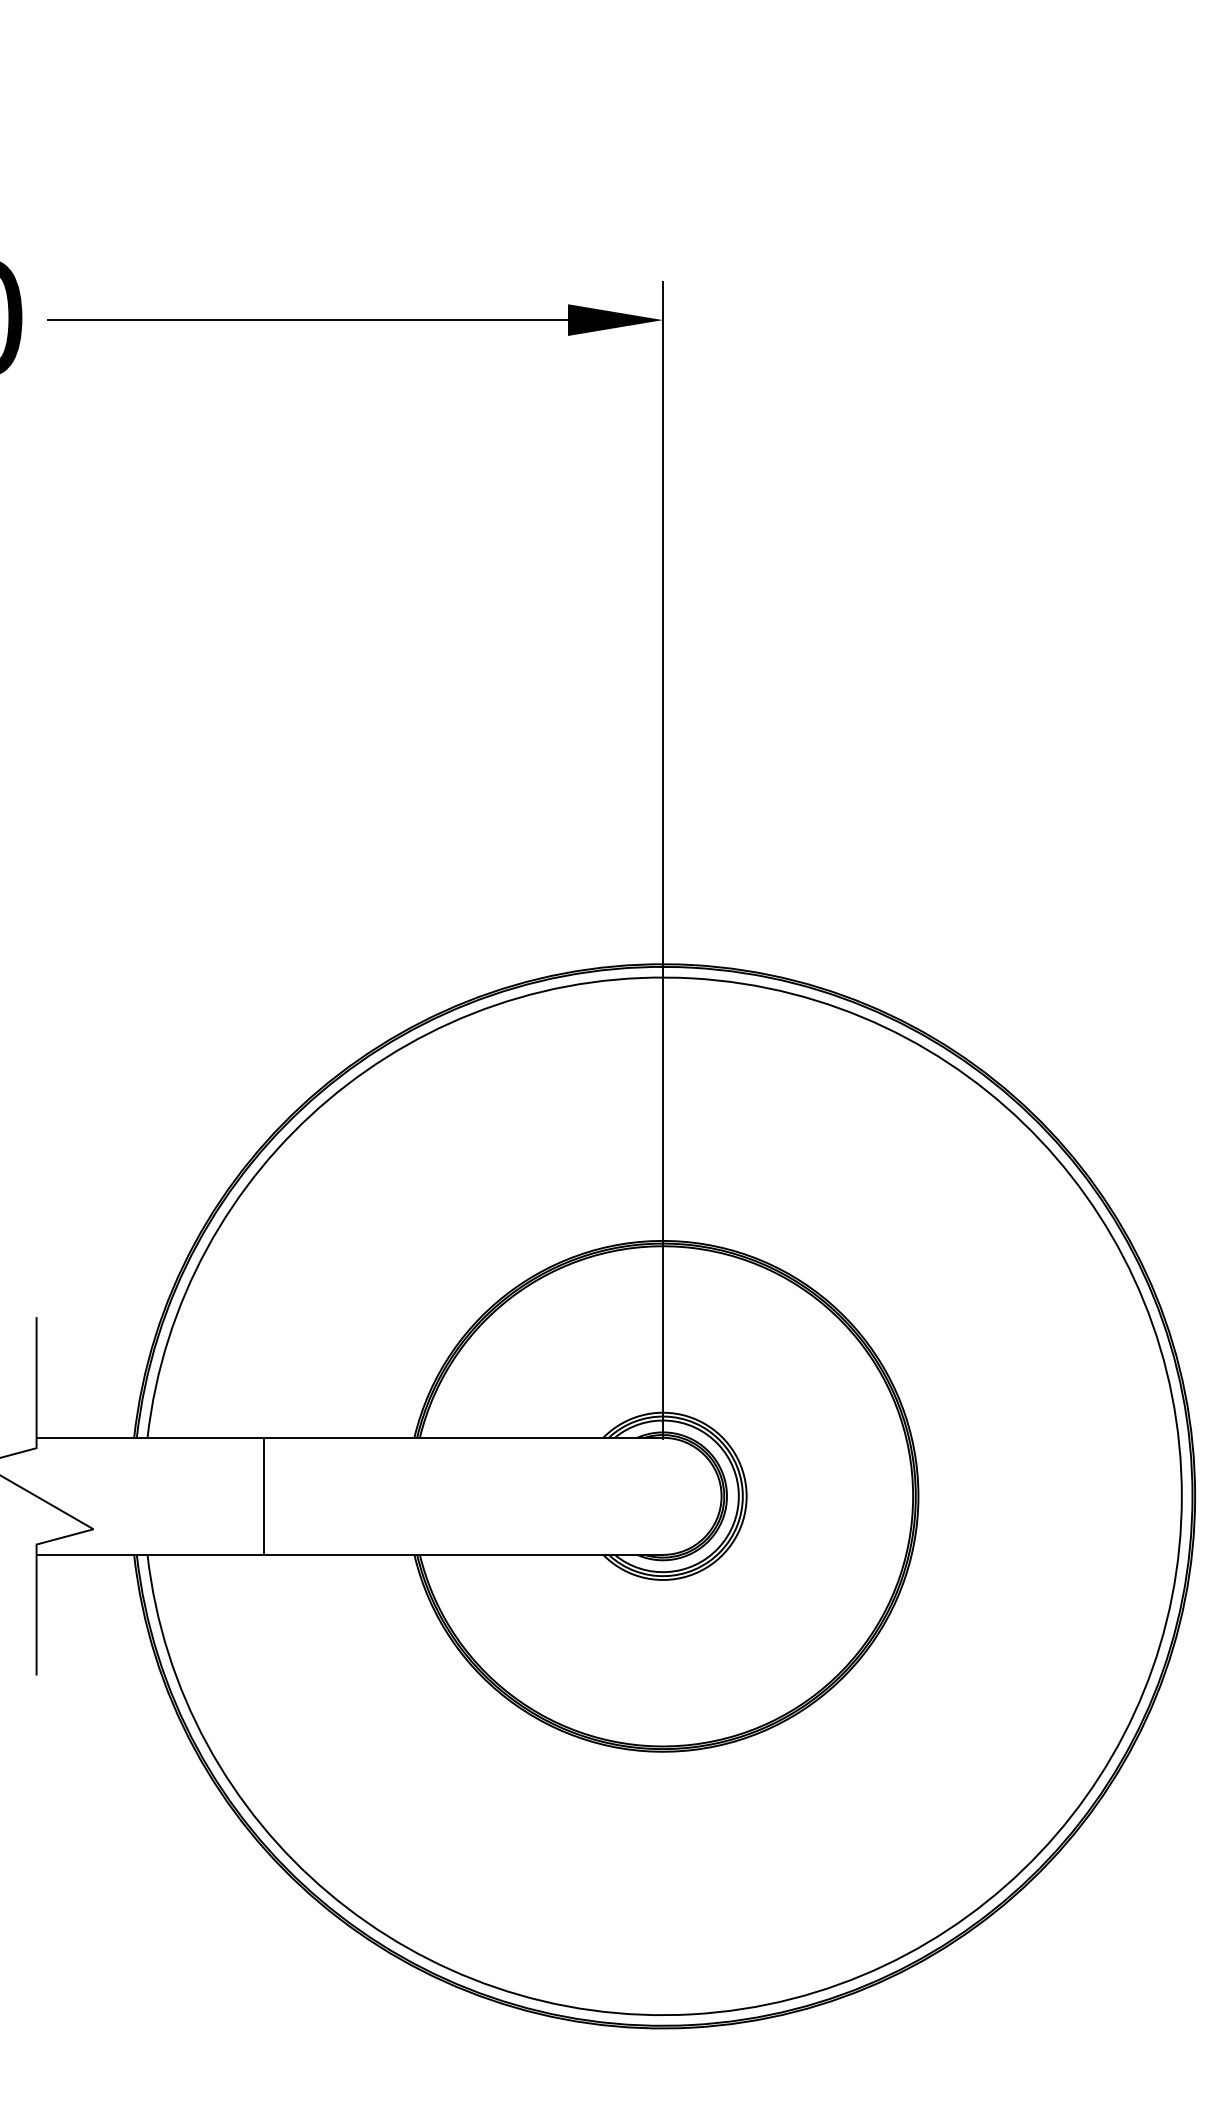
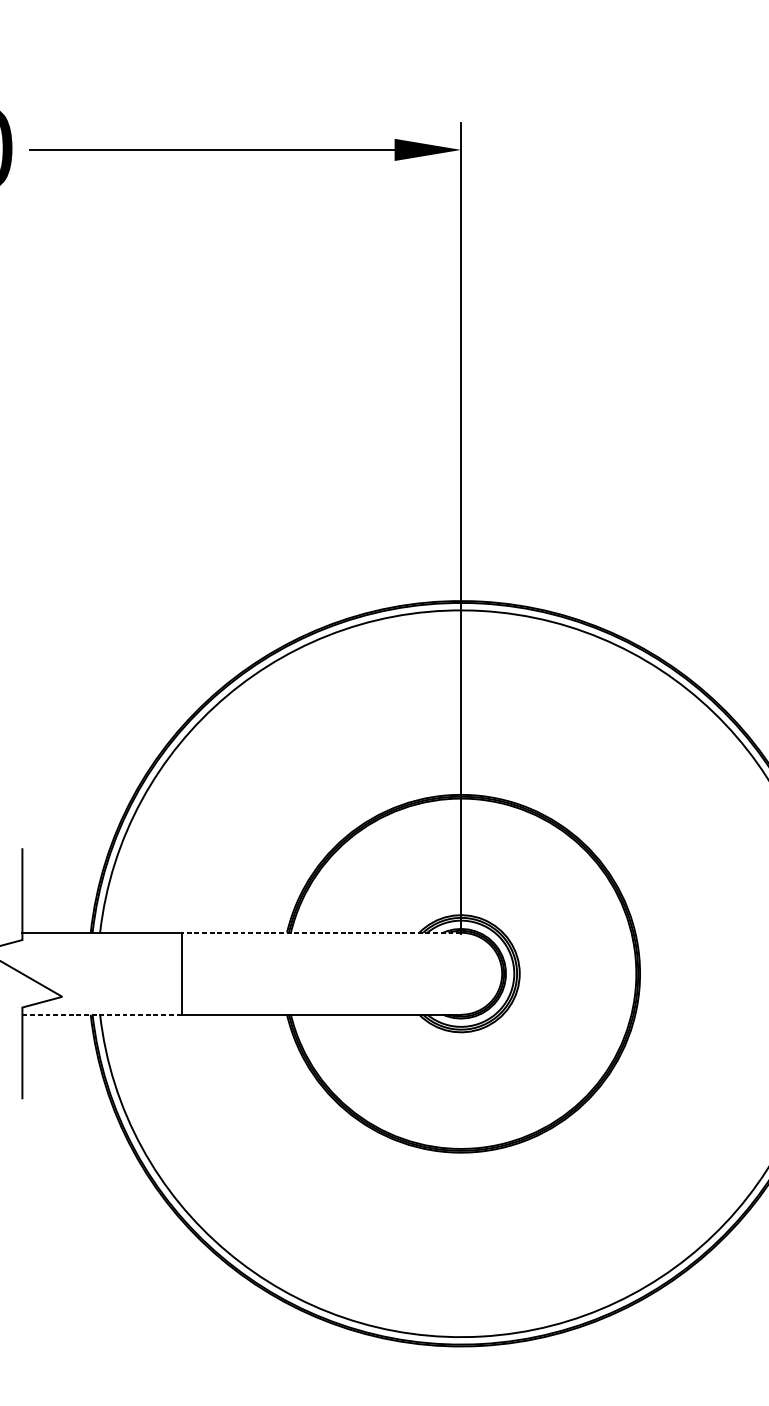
line: (463, 1437) -> (321, 932), solid -> dashed
line: (150, 1554) -> (102, 1014), solid -> dashed

